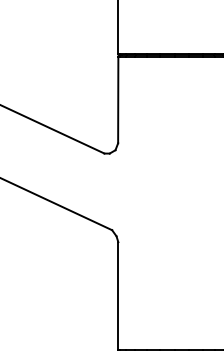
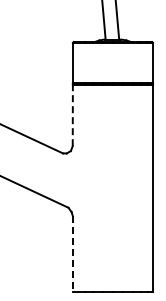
line: (117, 100) -> (72, 115), solid -> dashed
line: (117, 296) -> (72, 254), solid -> dashed

